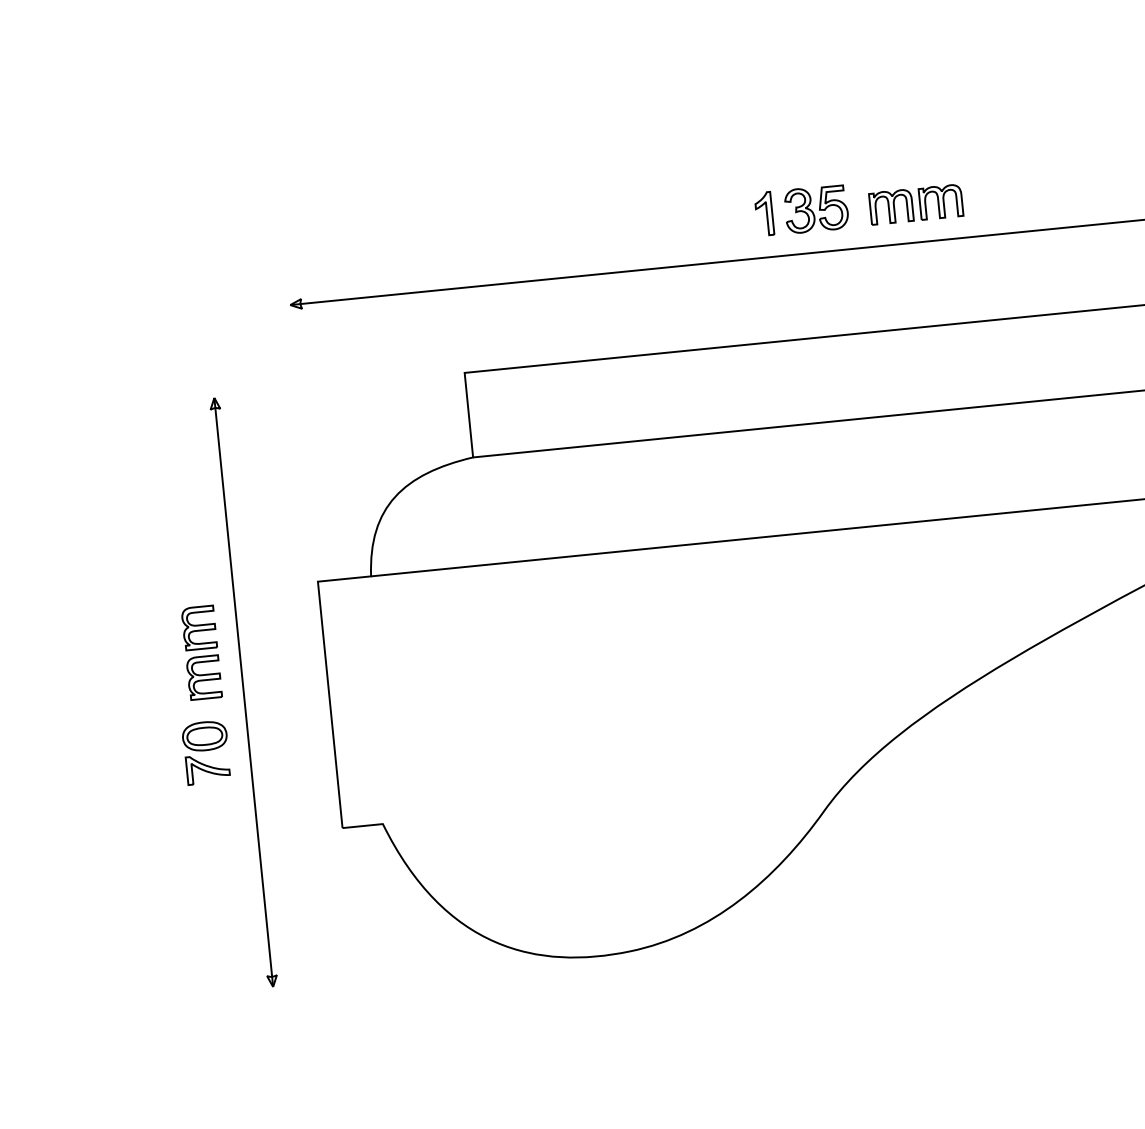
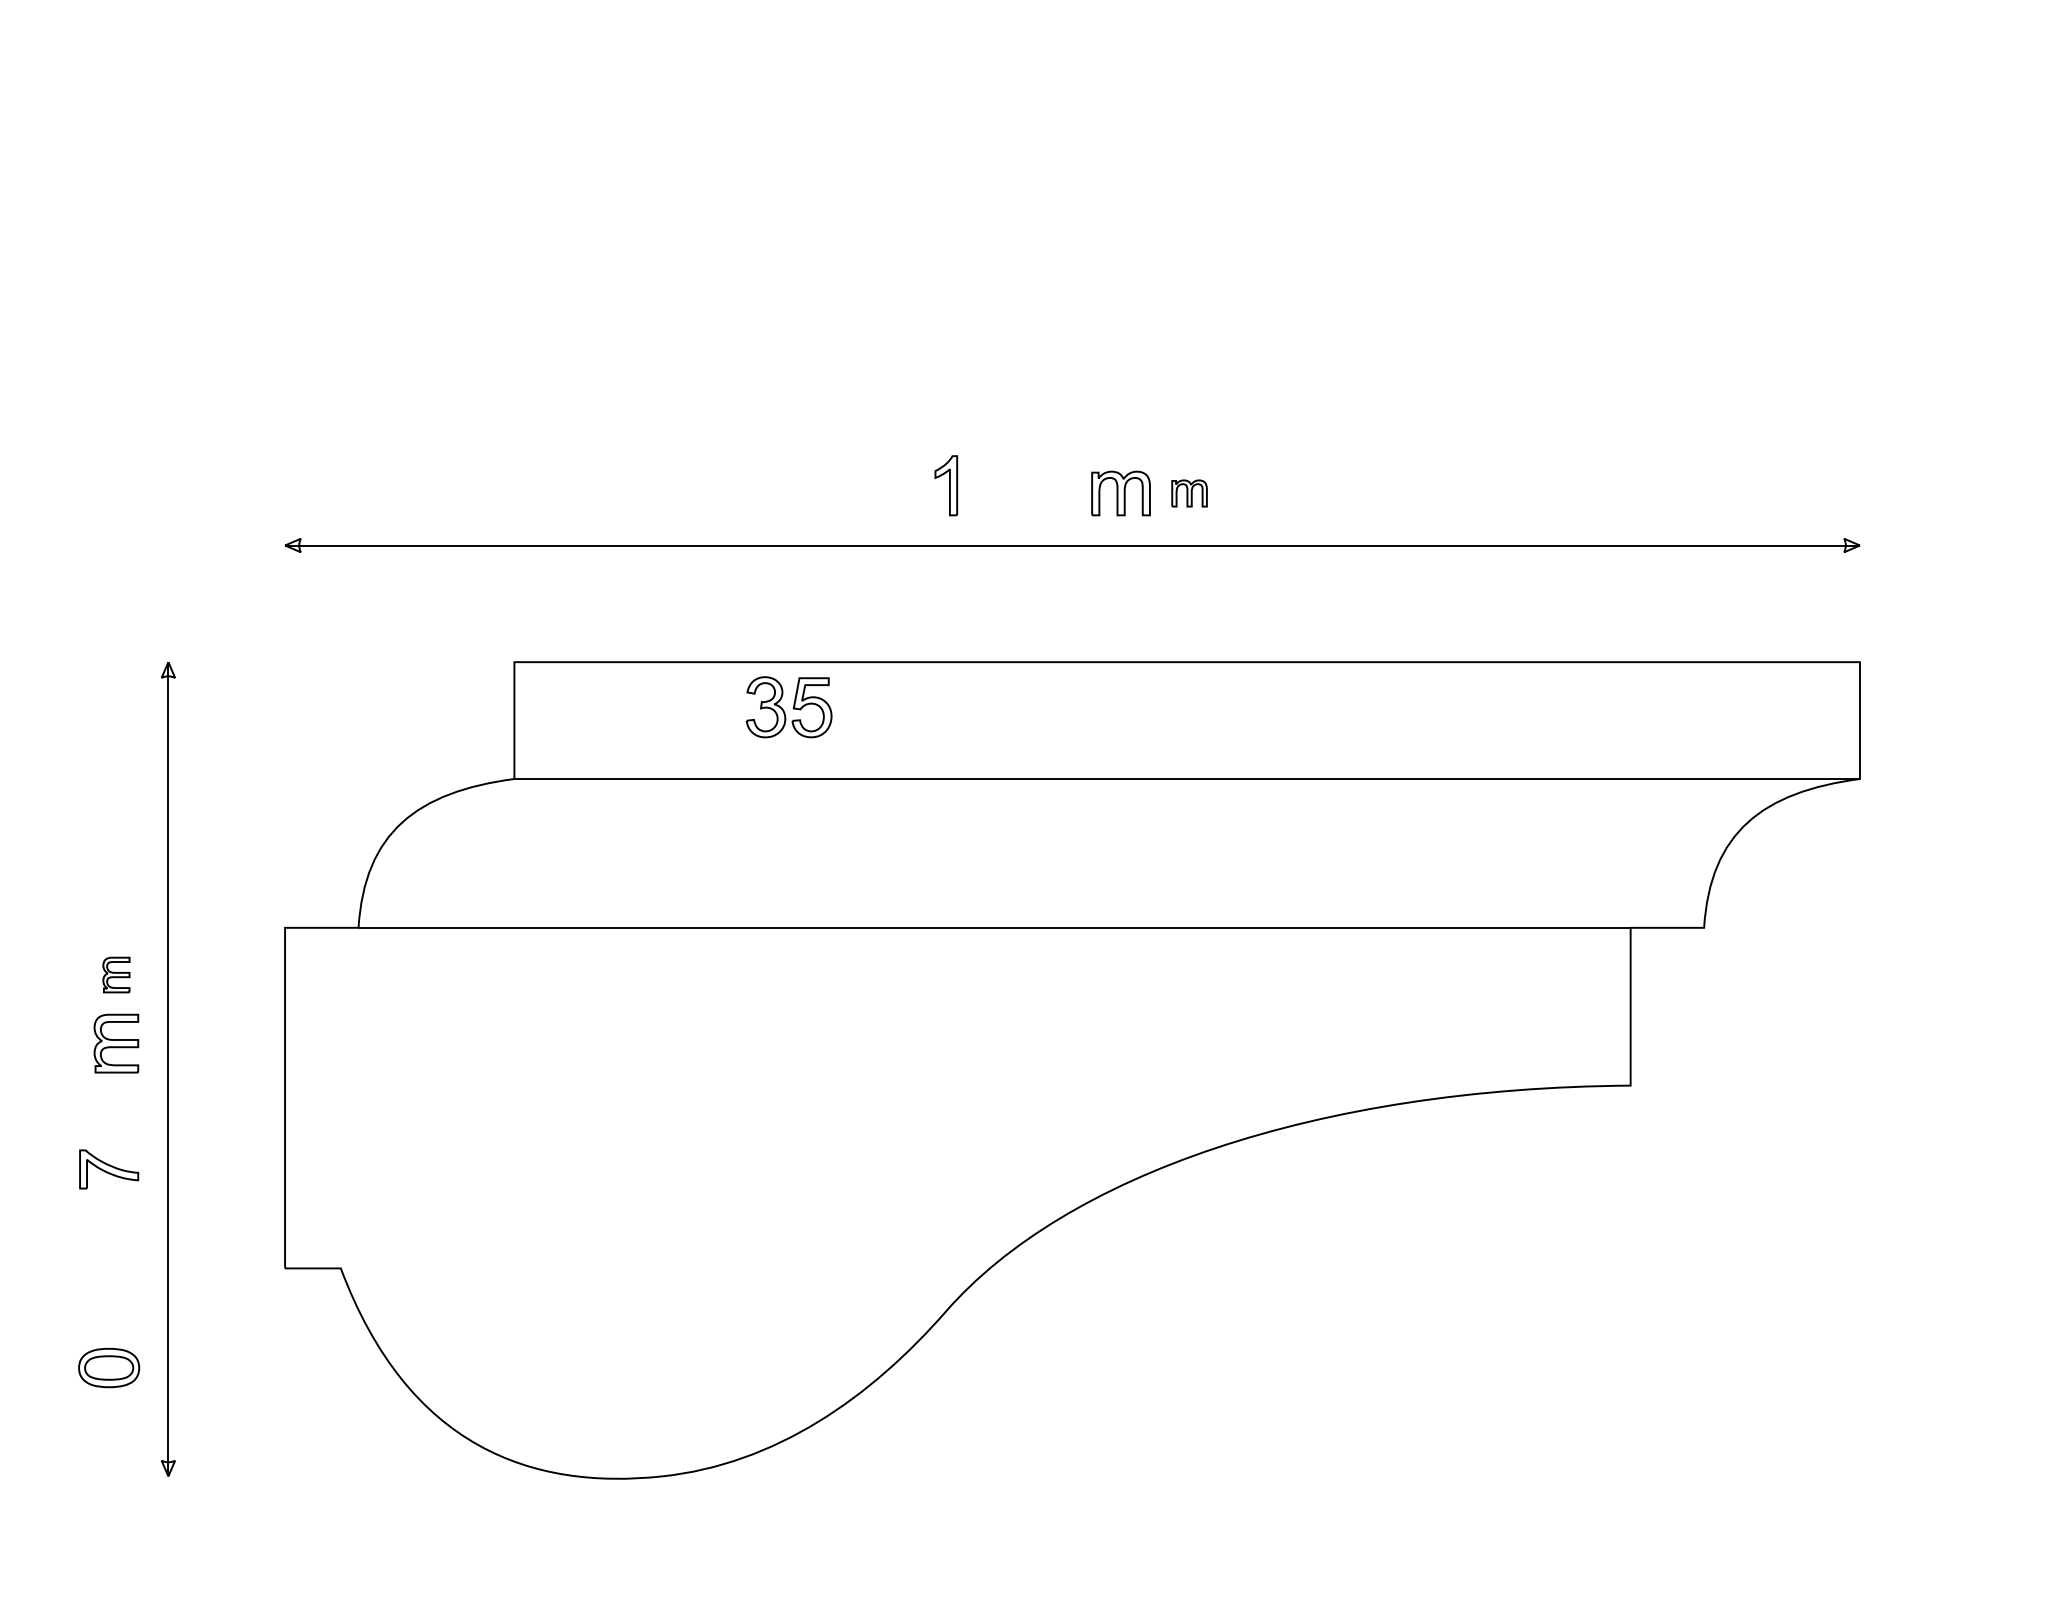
part: (940, 202) -> (1189, 493), size x0.6
part: (815, 209) -> (788, 707), moved
part: (199, 627) -> (116, 974), size x0.6
part: (205, 735) -> (109, 1367), moved

